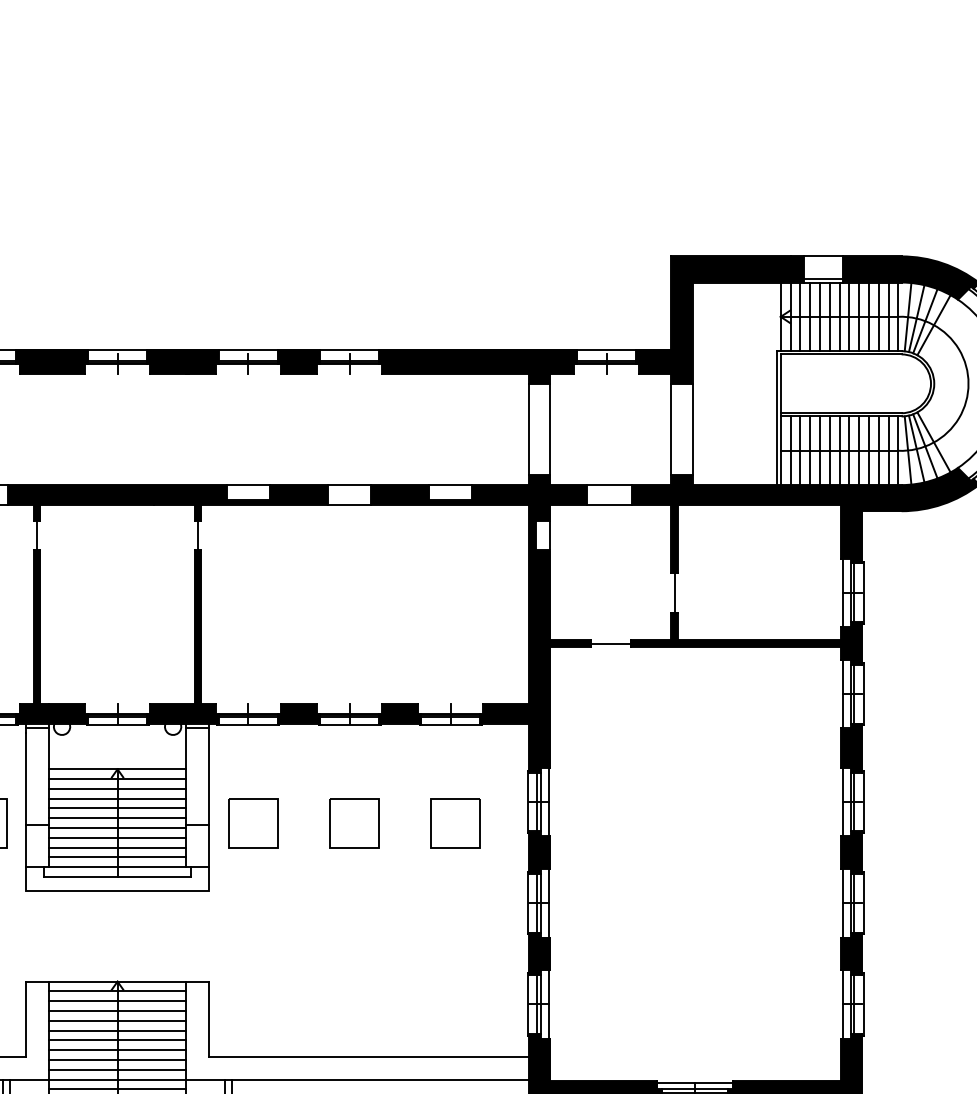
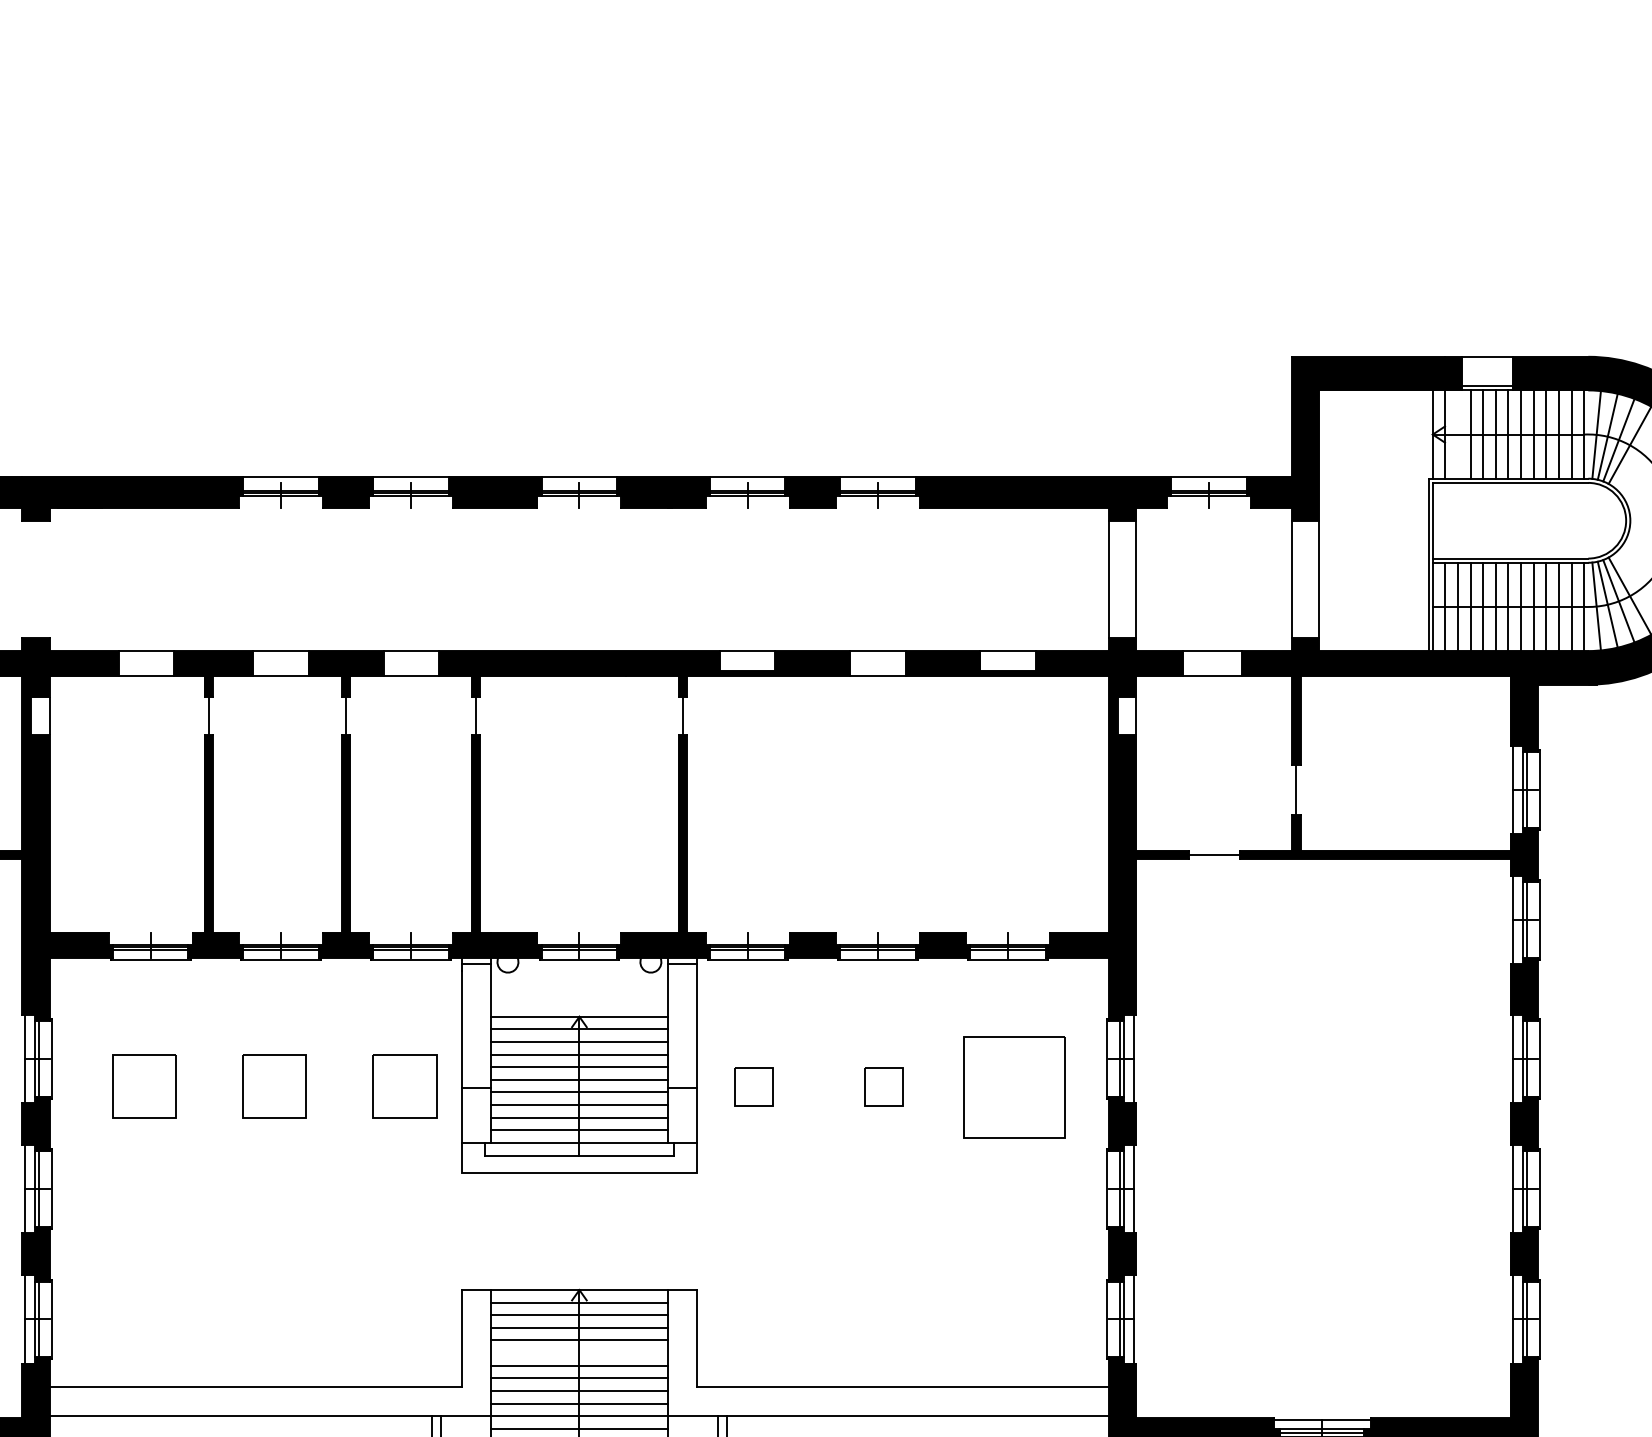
line: (800, 316) -> (1458, 434), removed
part: (252, 823) -> (753, 1086), size x0.6
part: (354, 823) -> (884, 1086), size x0.6
part: (455, 823) -> (1014, 1086), size x1.6
line: (117, 1030) -> (579, 1353), removed

